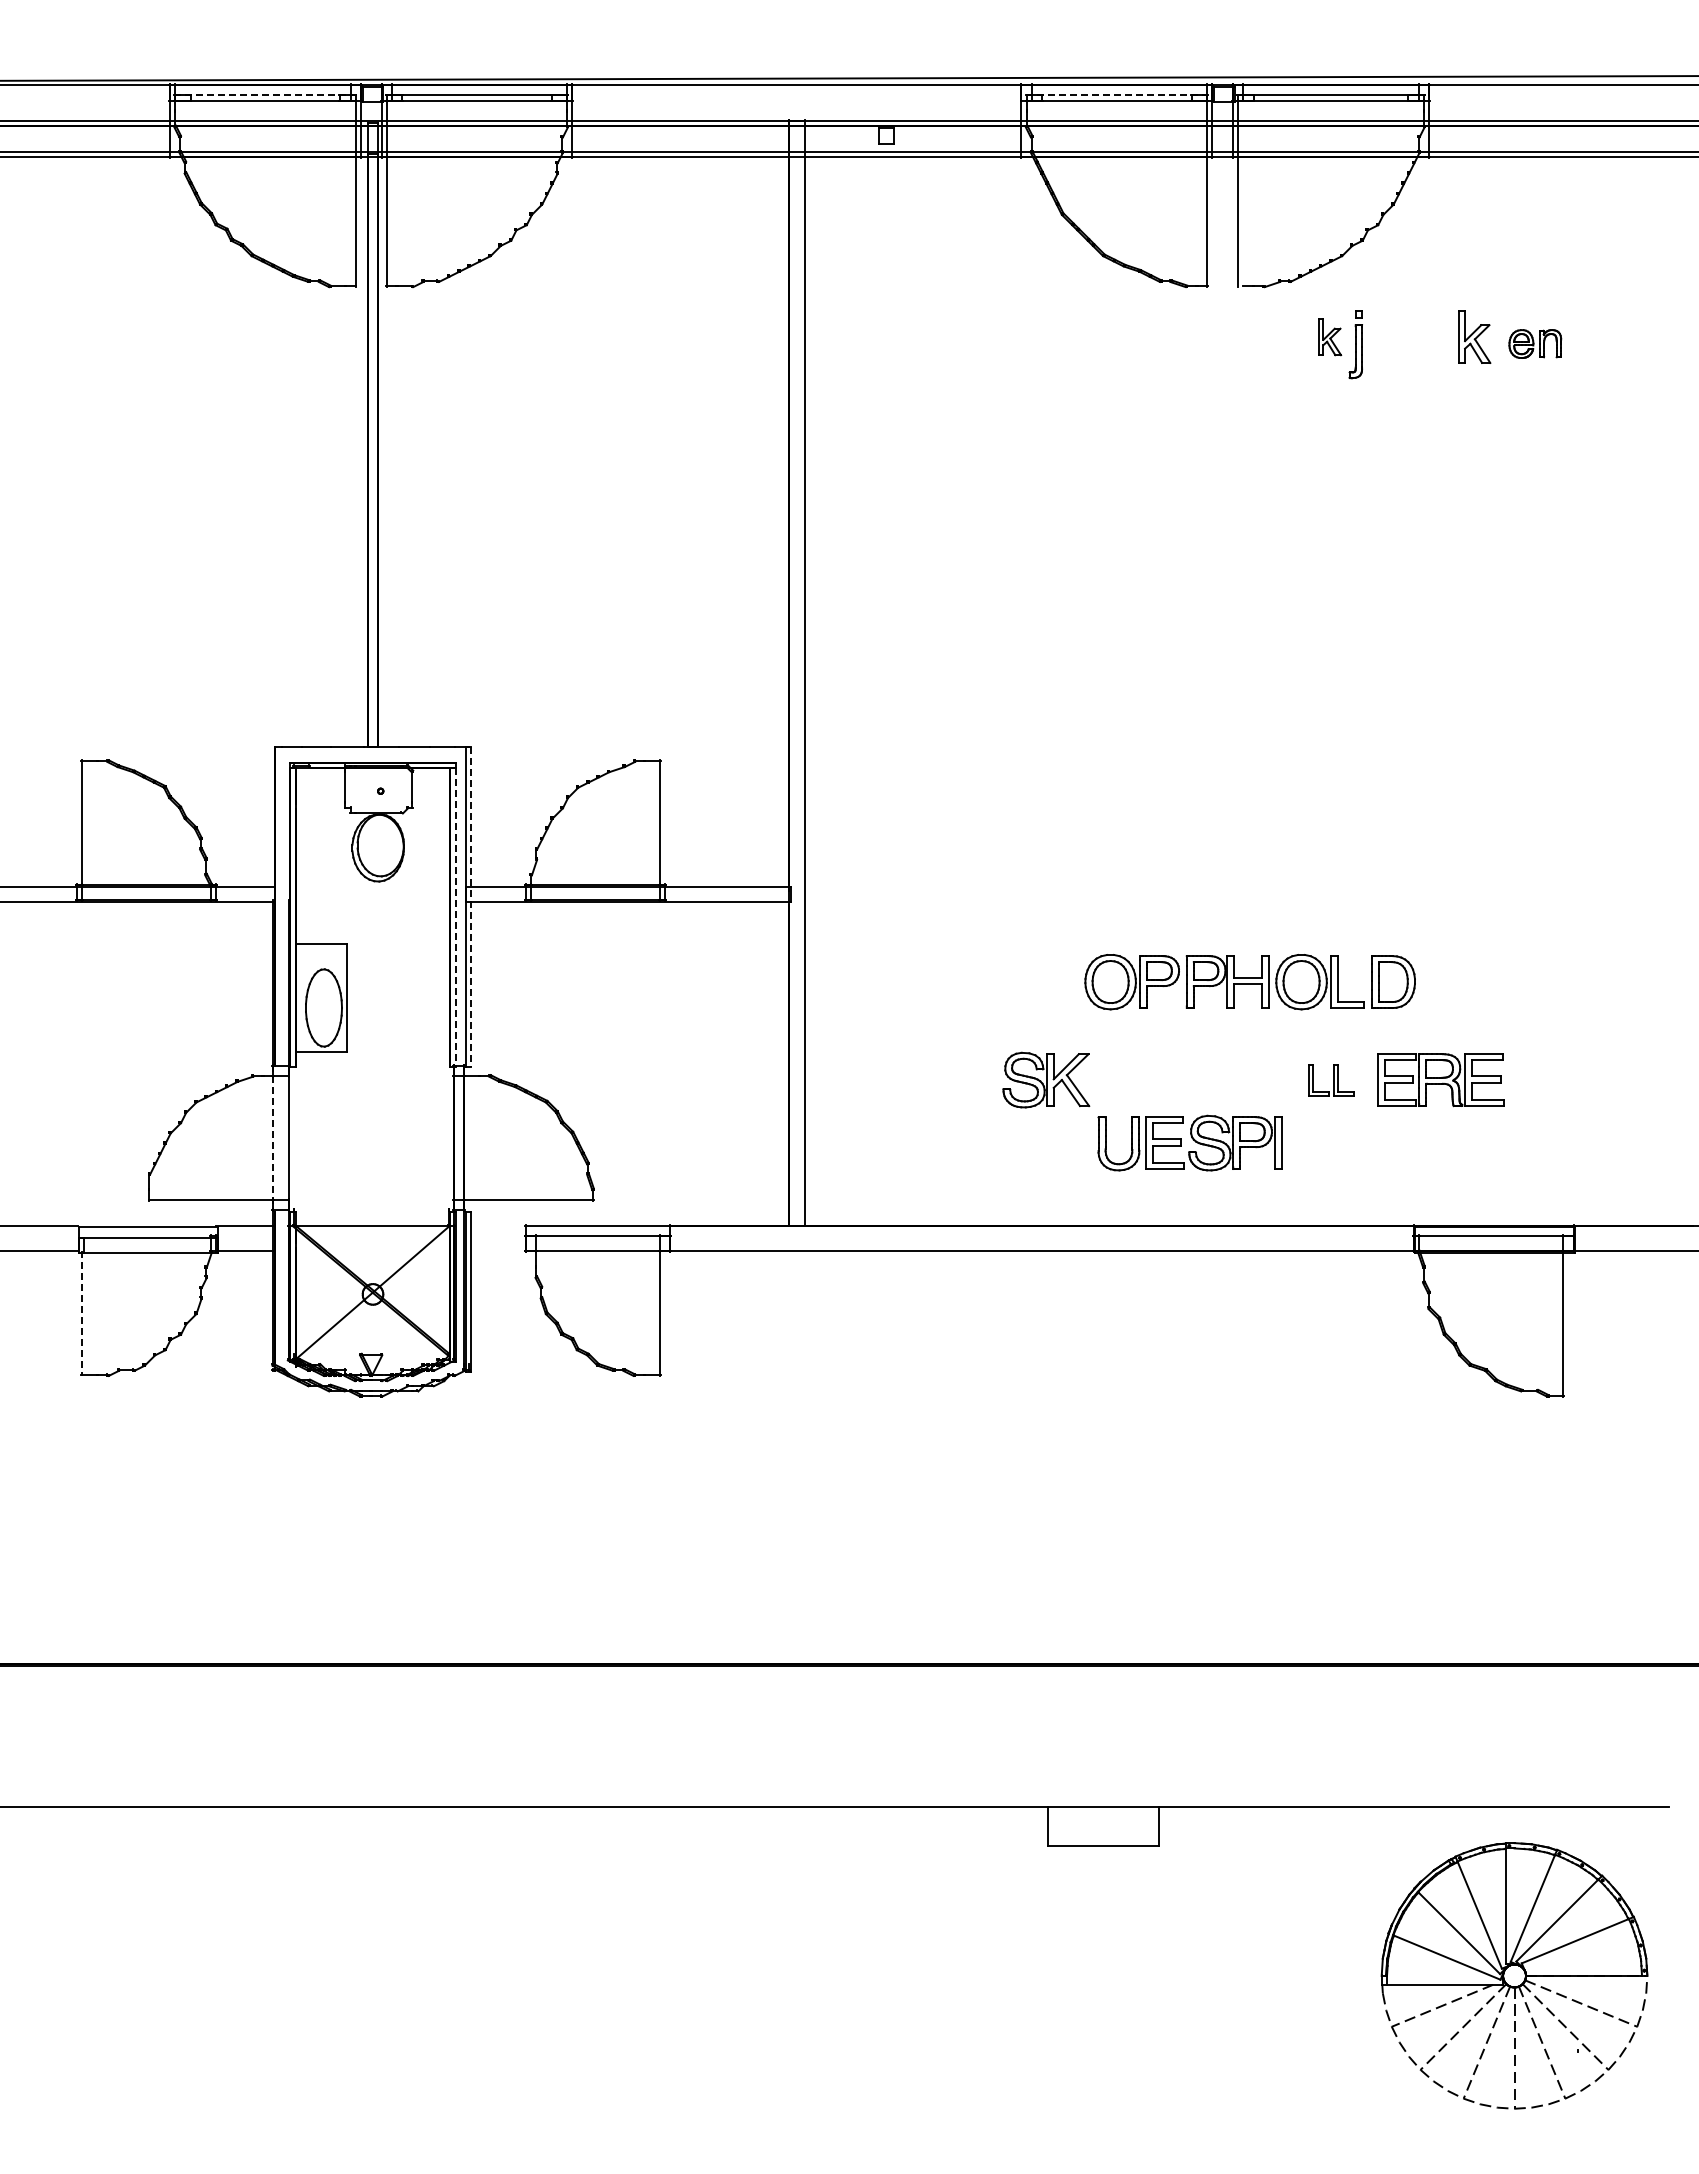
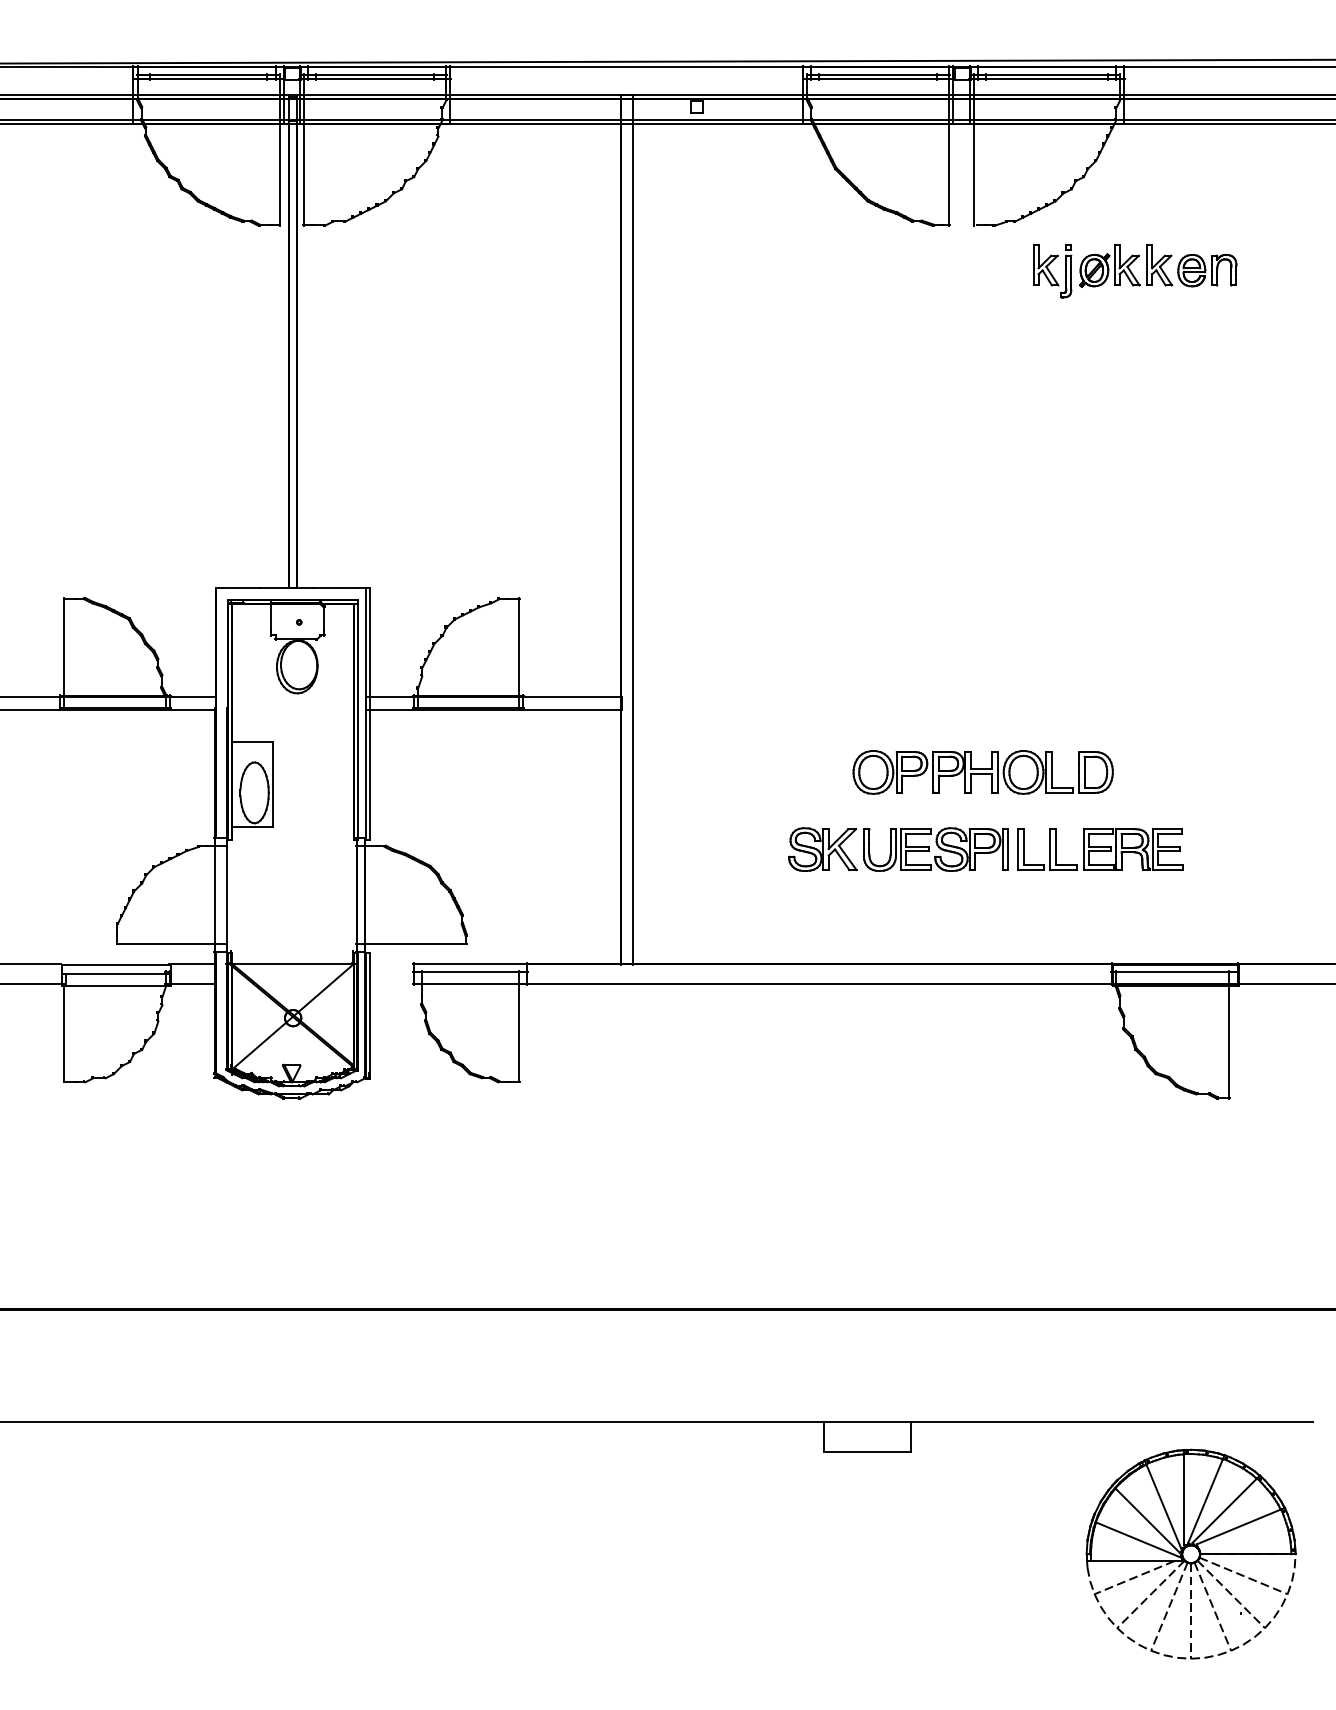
line: (265, 95) -> (208, 75), dashed -> solid
line: (1117, 95) -> (878, 75), dashed -> solid
part: (1329, 336) -> (1045, 264), size x1.43
part: (1410, 337) -> (1109, 265), added
part: (1535, 343) -> (1207, 270), size x1.43
line: (471, 907) -> (370, 713), dashed -> solid
line: (455, 917) -> (358, 721), dashed -> solid
part: (1331, 1079) -> (1047, 849), size x1.67
line: (273, 1138) -> (214, 895), dashed -> solid
part: (1189, 1142) -> (935, 849), moved
line: (82, 1313) -> (64, 1033), dashed -> solid

